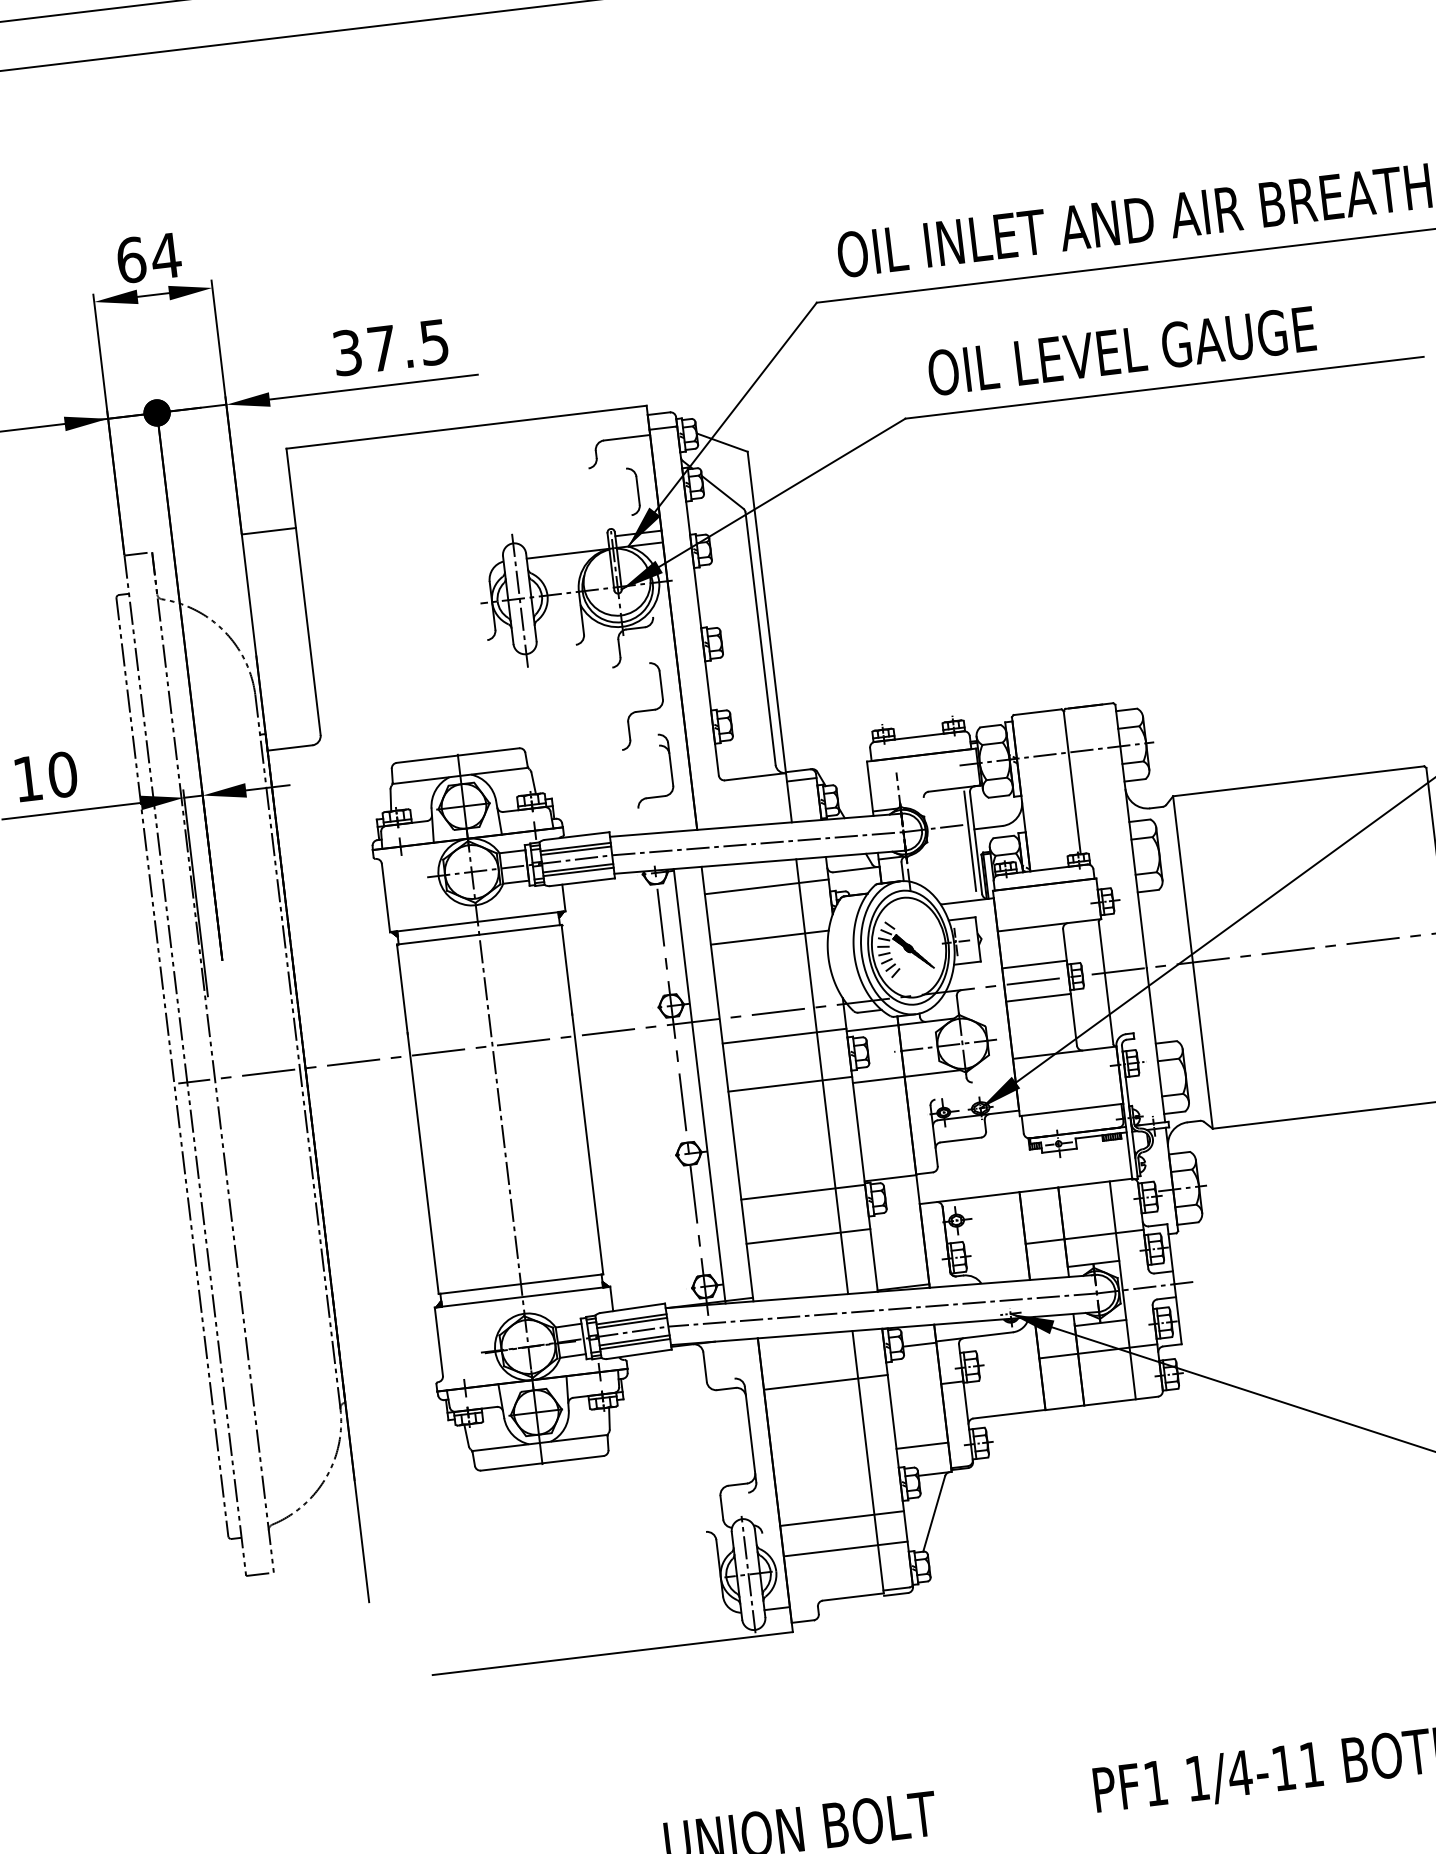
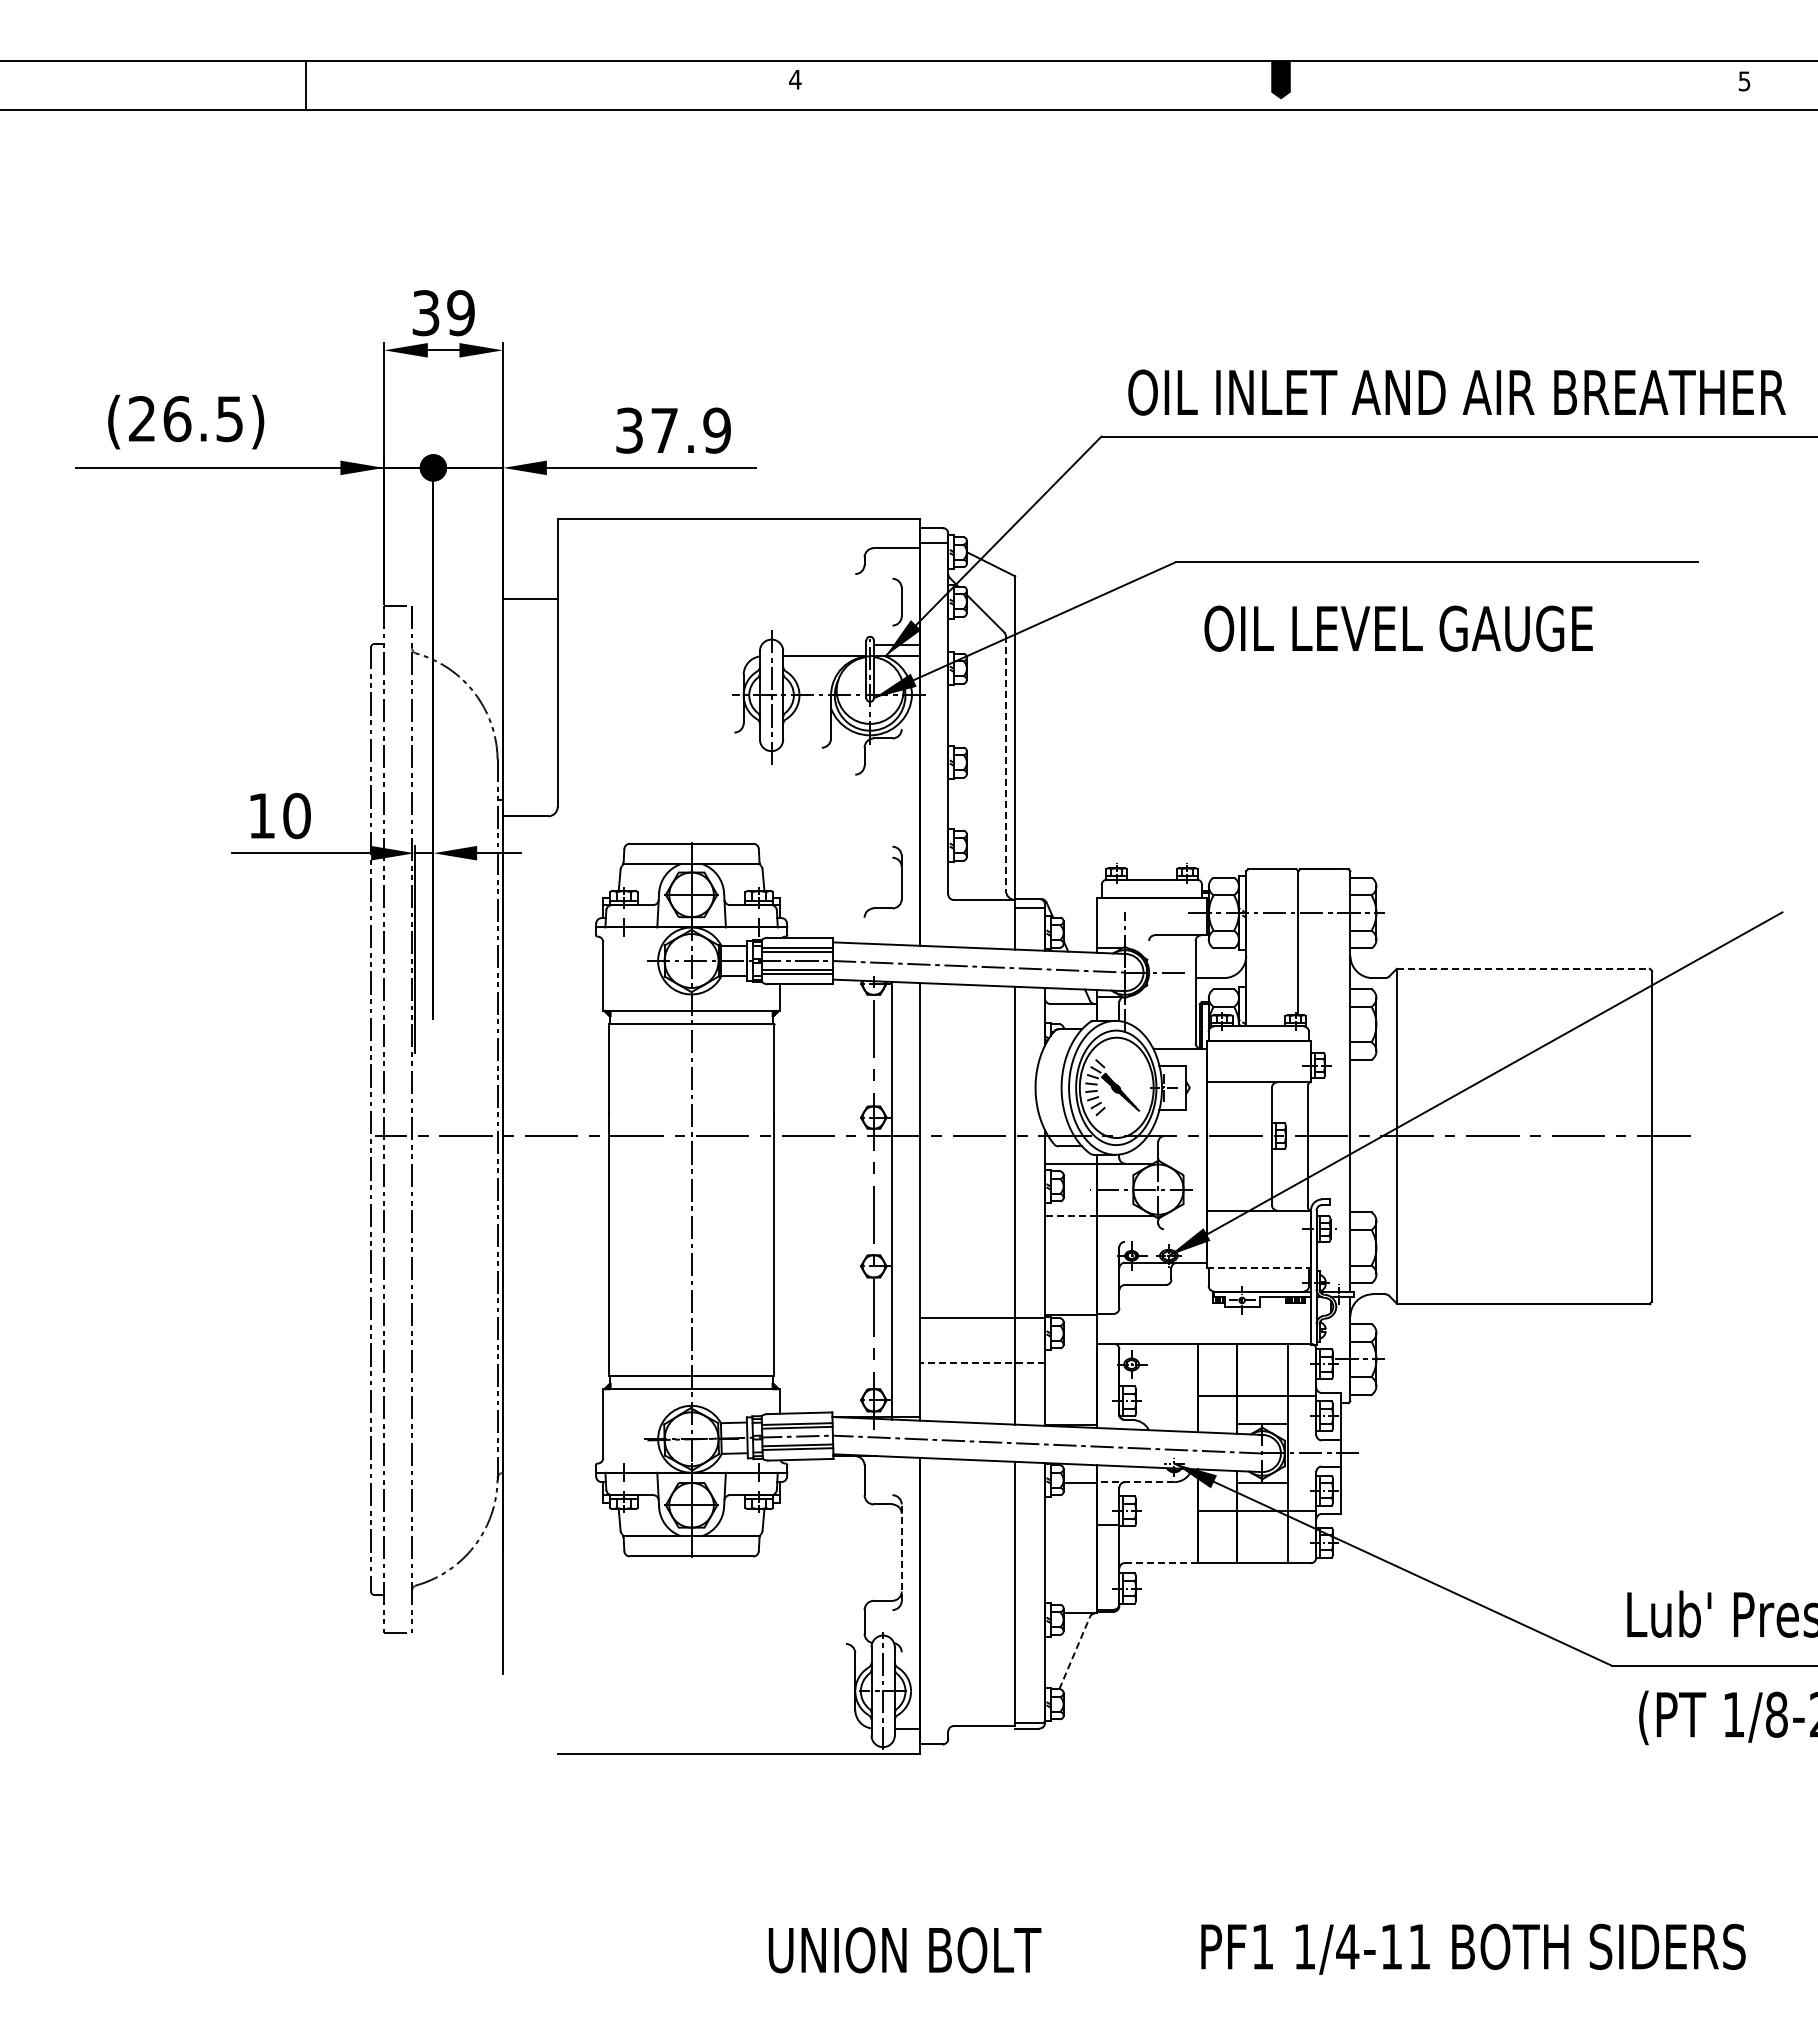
text: (148, 258) -> (443, 313), 64 -> 39
text: (433, 342) -> (716, 430), 37.5 -> 37.9
text: (1121, 350) -> (1398, 628), moved
line: (760, 639) -> (1005, 764), solid -> dashed
part: (640, 705) -> (878, 815), removed
line: (1298, 780) -> (1523, 968), solid -> dashed
line: (970, 841) -> (1190, 989), removed
line: (766, 886) -> (982, 1010), removed
line: (769, 937) -> (979, 1061), removed
line: (1033, 964) -> (1238, 1119), removed
line: (1037, 997) -> (1238, 1152), removed
line: (784, 1036) -> (982, 1161), removed
line: (878, 1079) -> (1070, 1215), solid -> dashed
line: (790, 1084) -> (982, 1209), removed
line: (1072, 1110) -> (1259, 1268), solid -> dashed
line: (808, 1236) -> (982, 1362), solid -> dashed
line: (974, 1337) -> (1135, 1482), solid -> dashed
line: (825, 1382) -> (982, 1509), removed
line: (1008, 1414) -> (1160, 1563), solid -> dashed
line: (750, 1434) -> (901, 1552), solid -> dashed
line: (922, 1446) -> (1071, 1584), removed
line: (933, 1513) -> (1074, 1652), solid -> dashed
line: (841, 1518) -> (982, 1646), removed
line: (845, 1549) -> (982, 1677), removed

